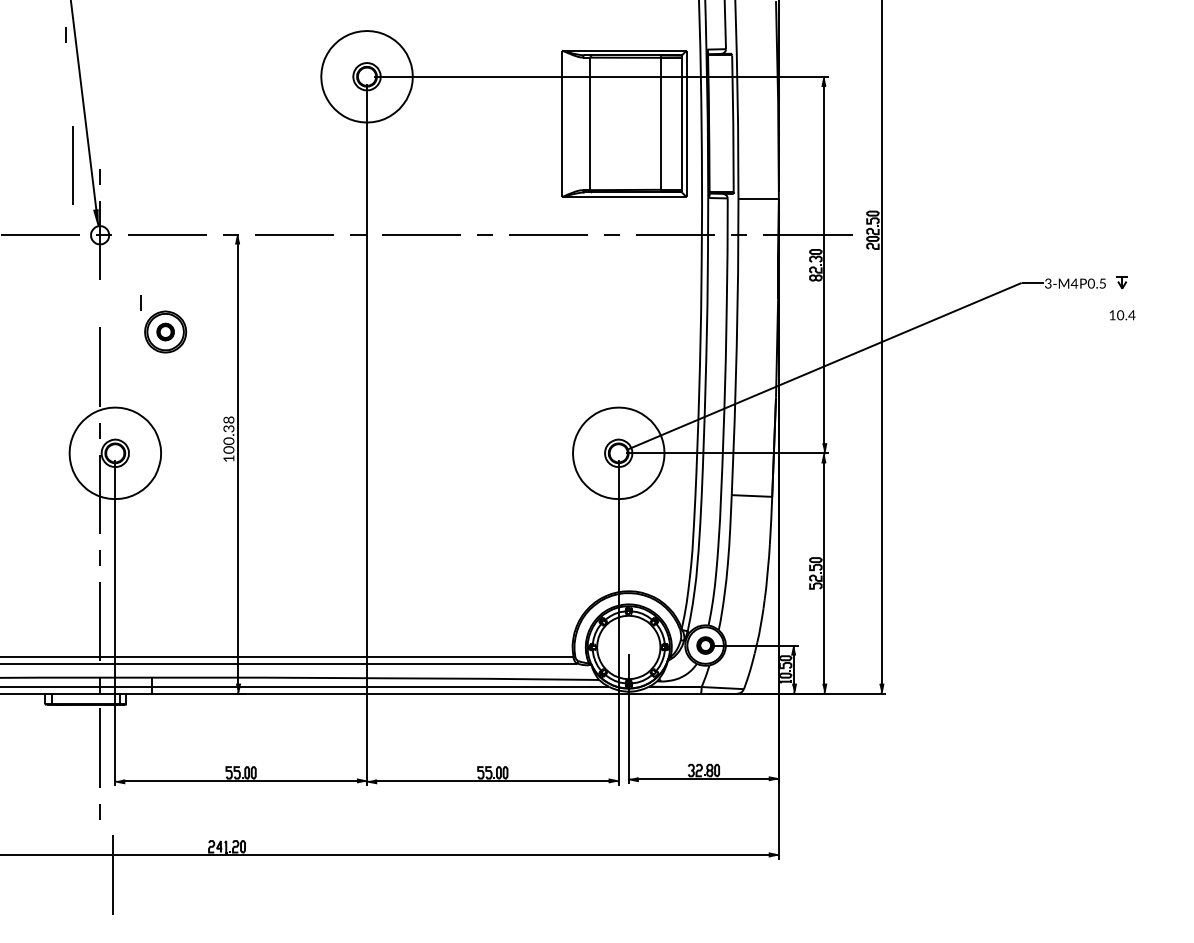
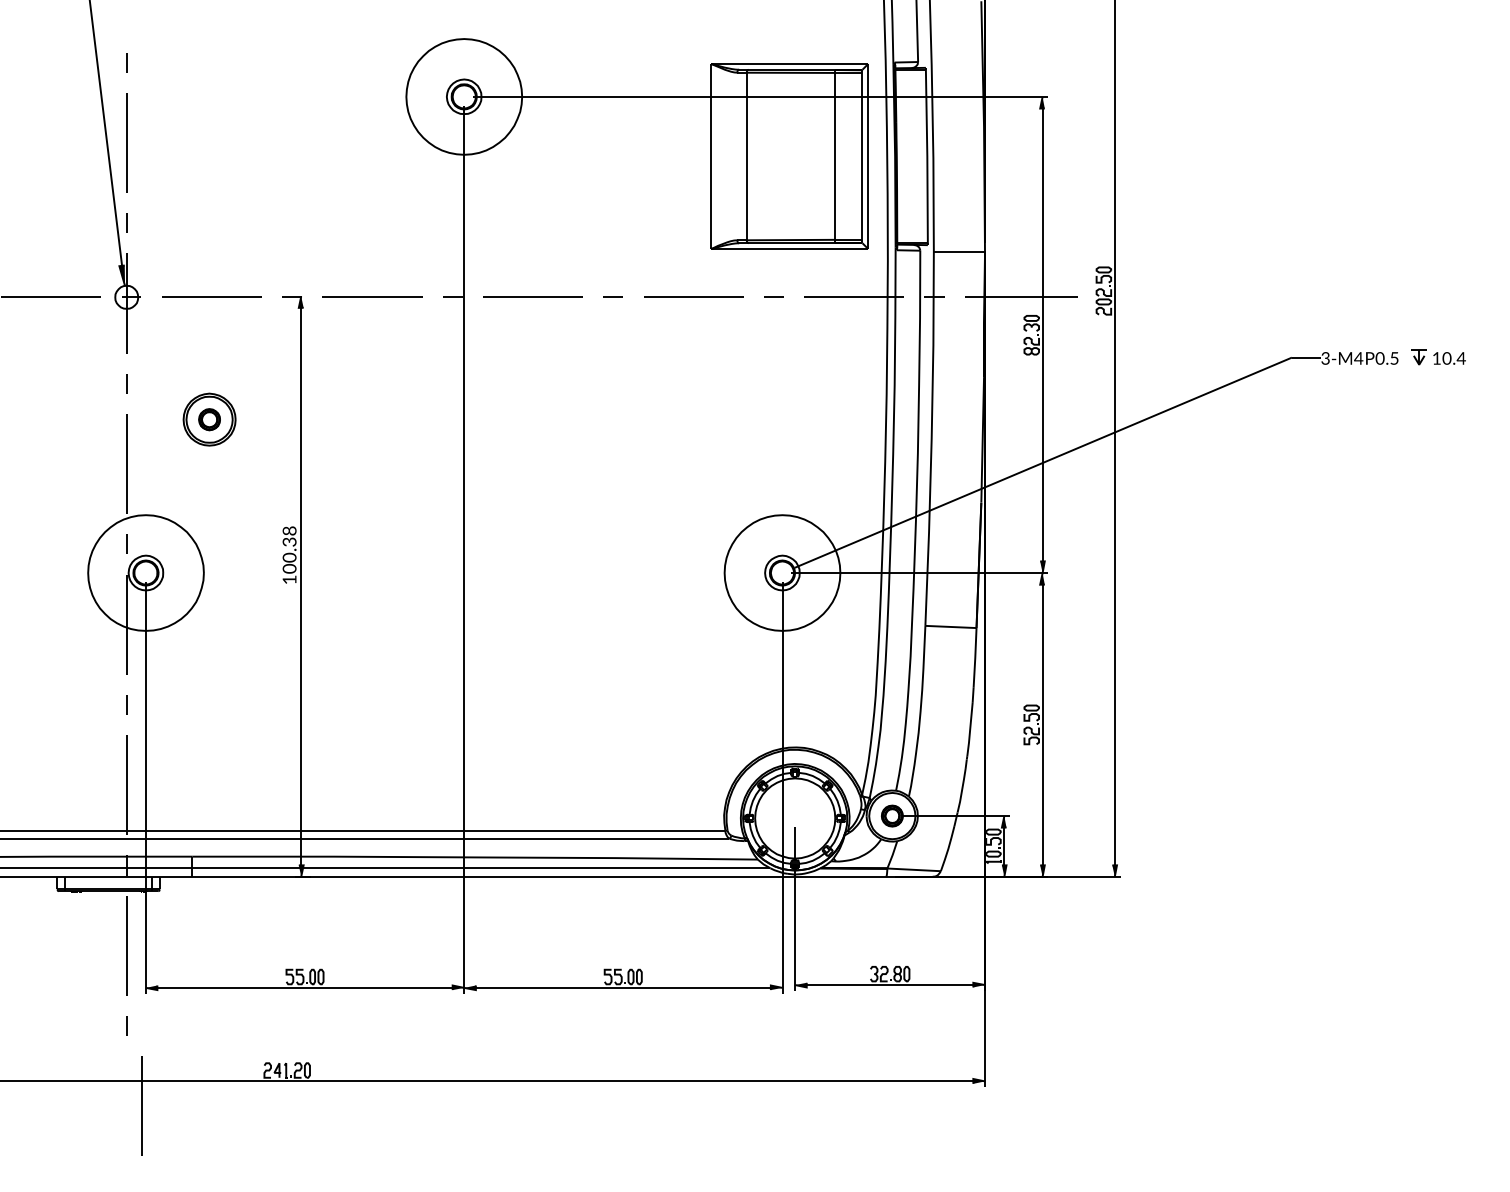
line: (65, 34) -> (126, 62), moved
line: (72, 165) -> (126, 142), moved
line: (141, 302) -> (126, 383), moved
text: (1122, 315) -> (1449, 358), moved

